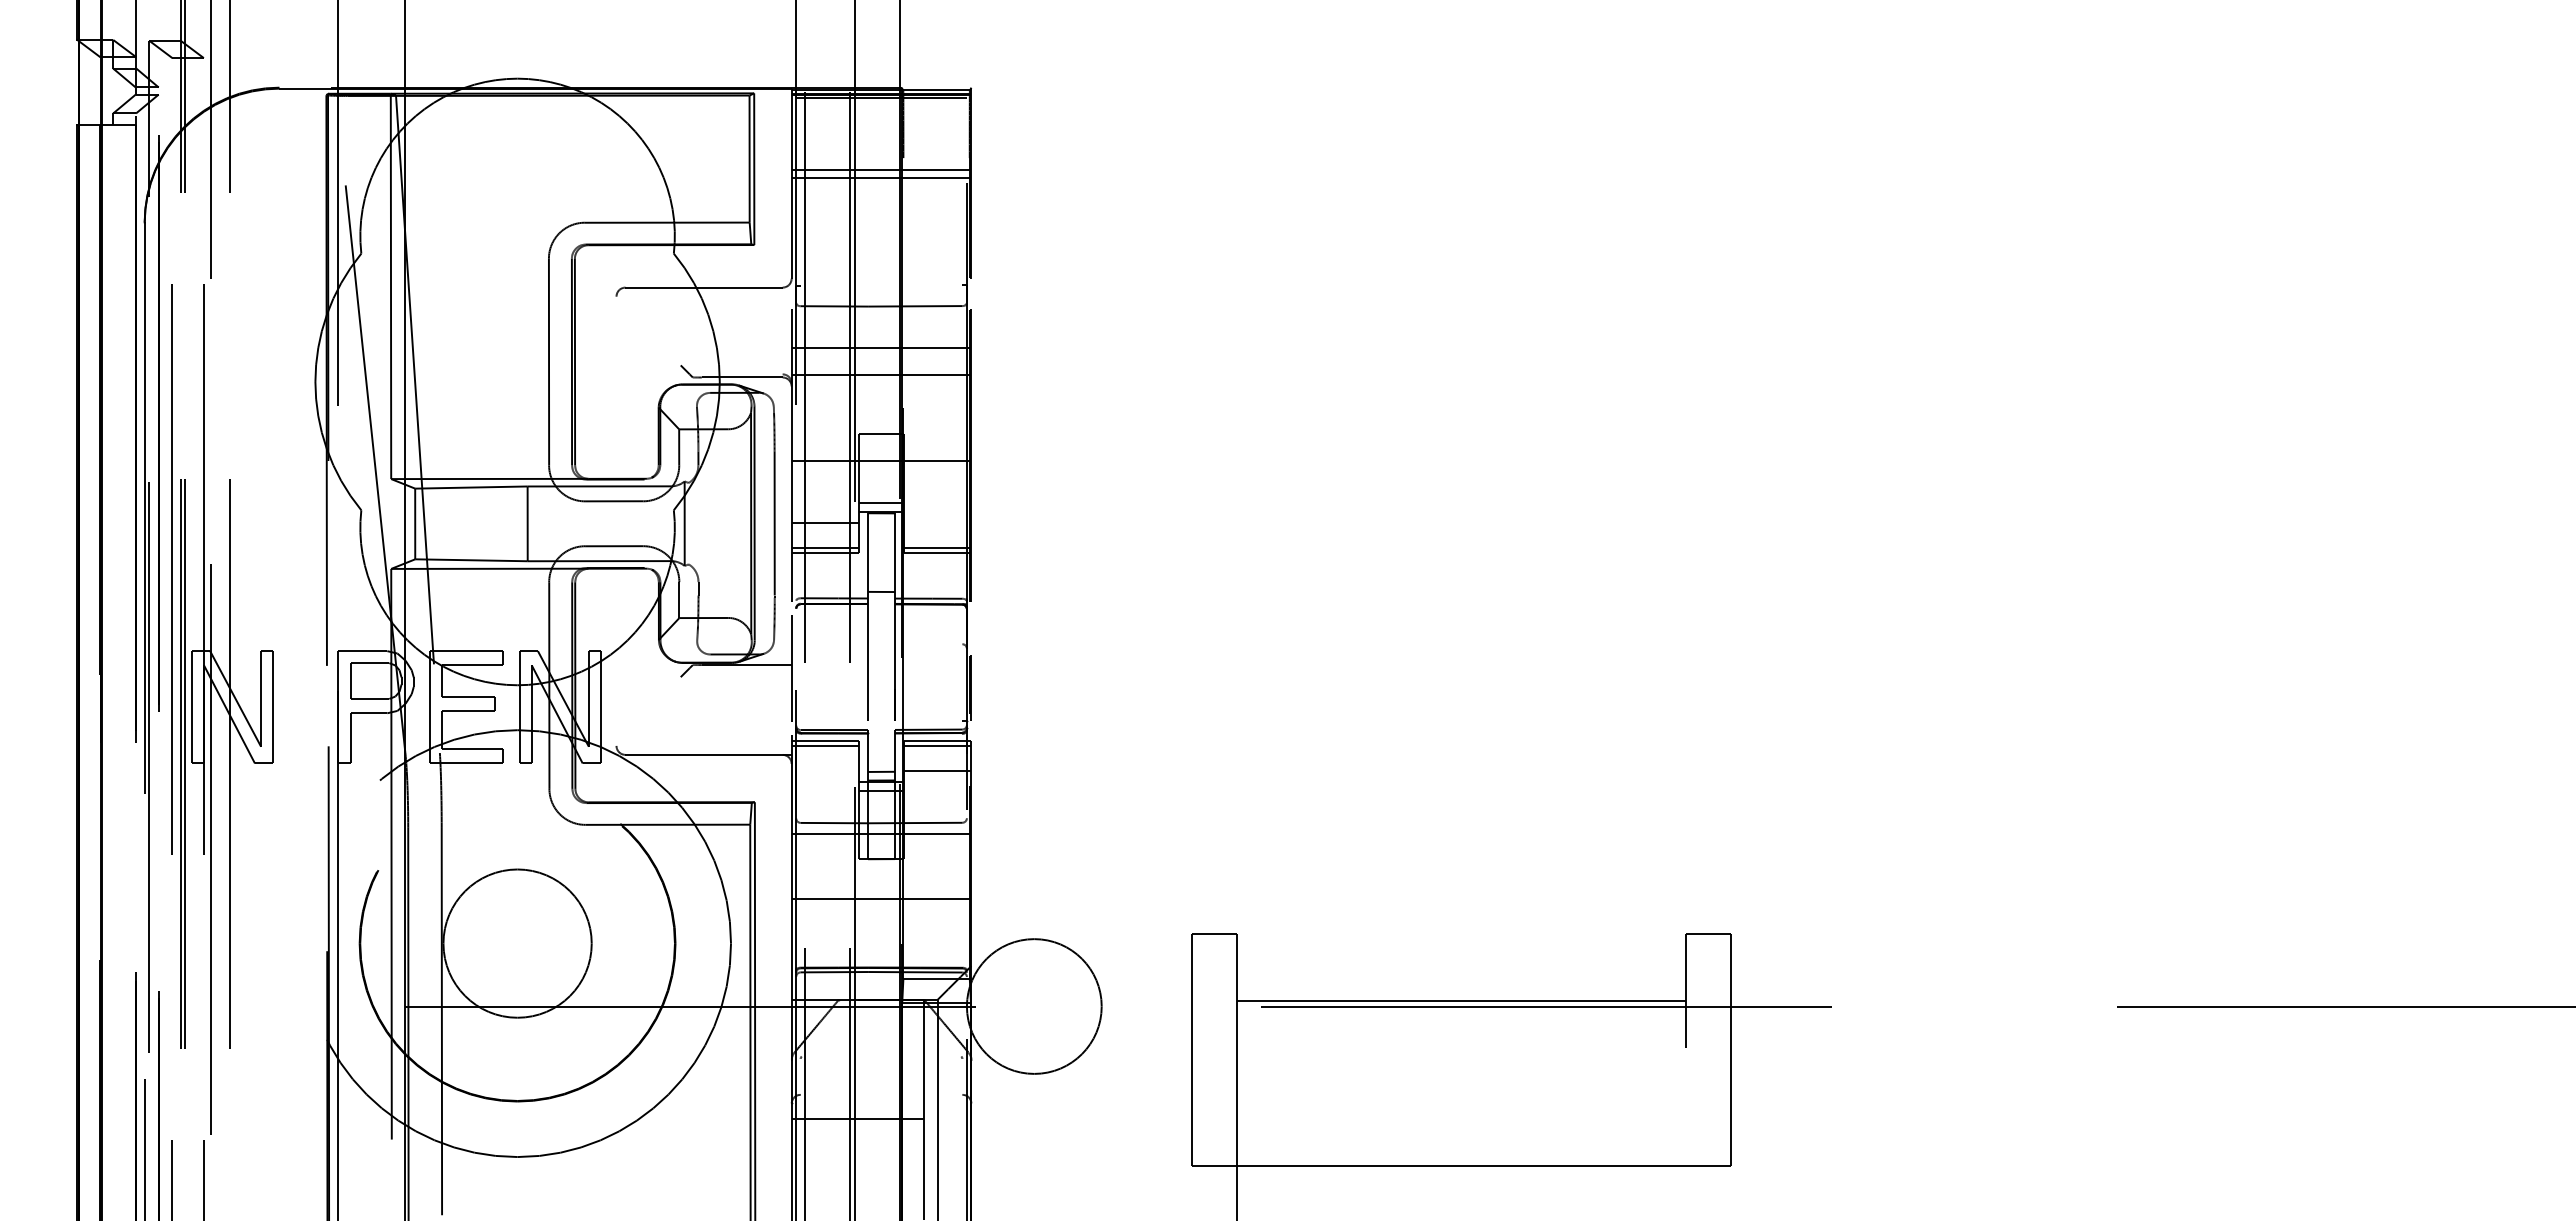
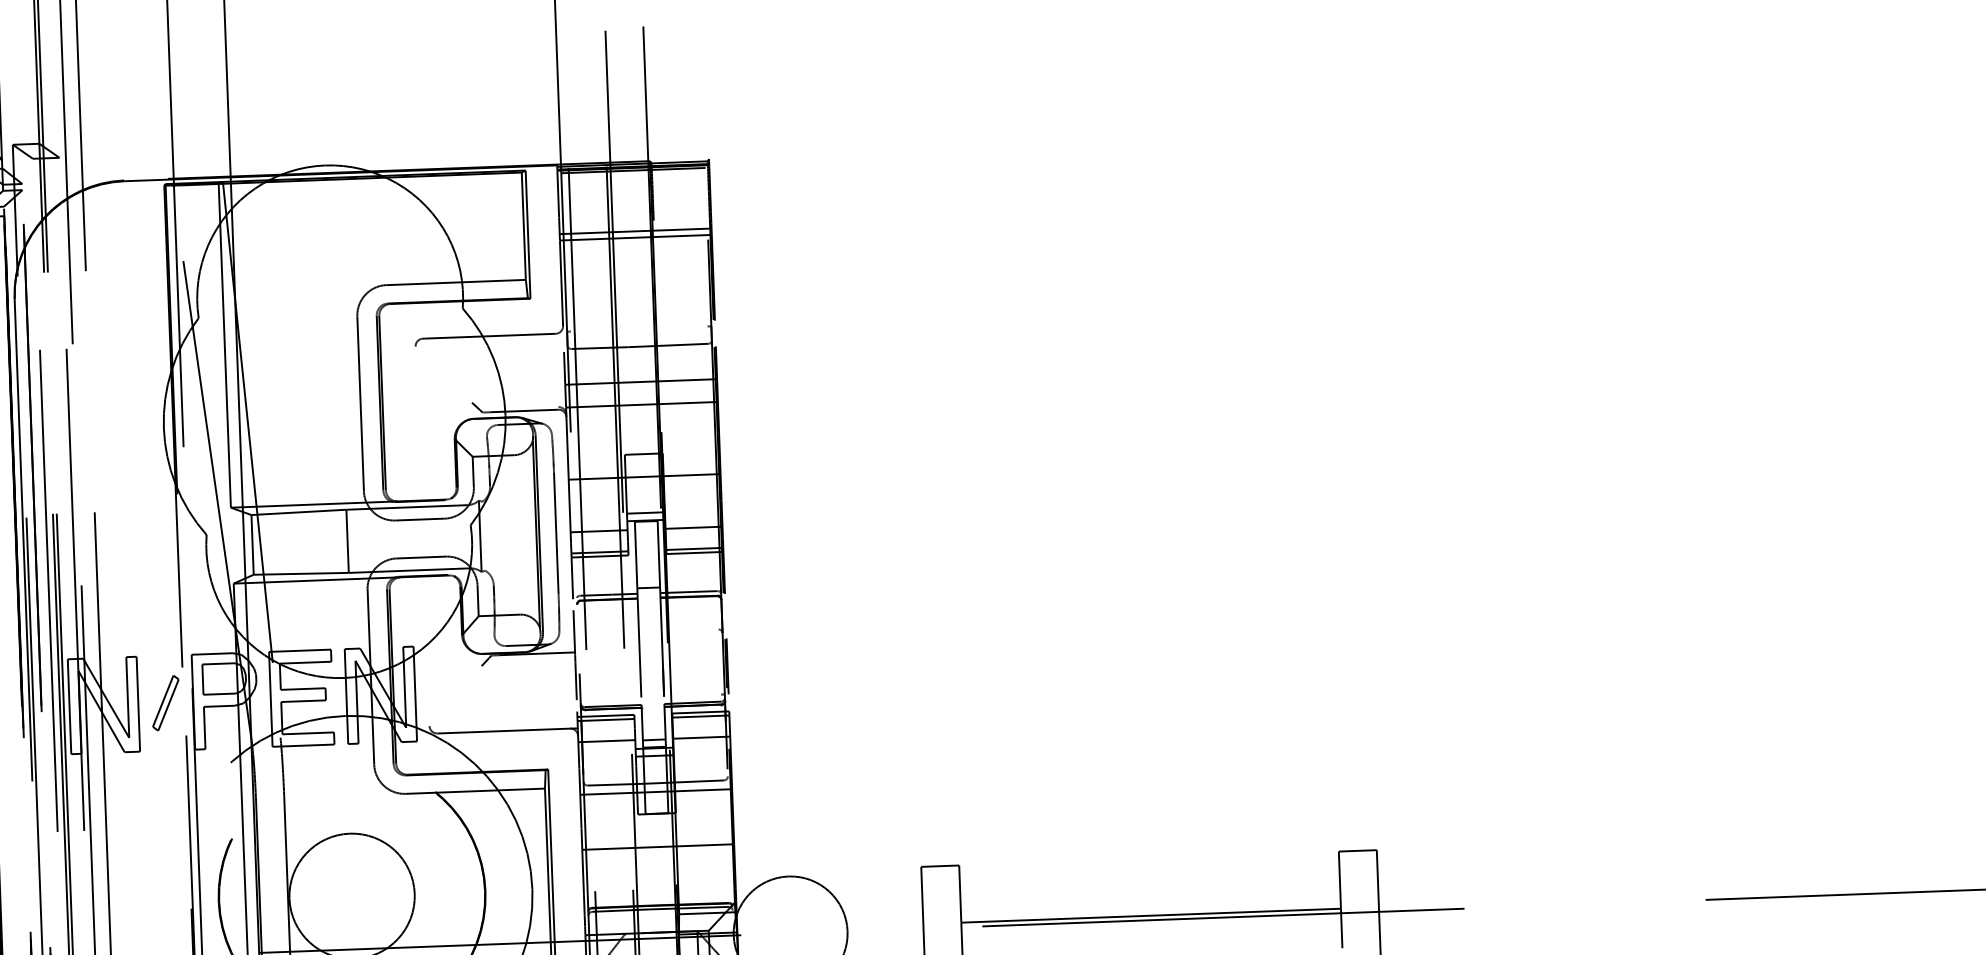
line: (937, 522) -> (693, 527), added
part: (305, 706) -> (165, 702), added
line: (825, 771) -> (606, 741), added

